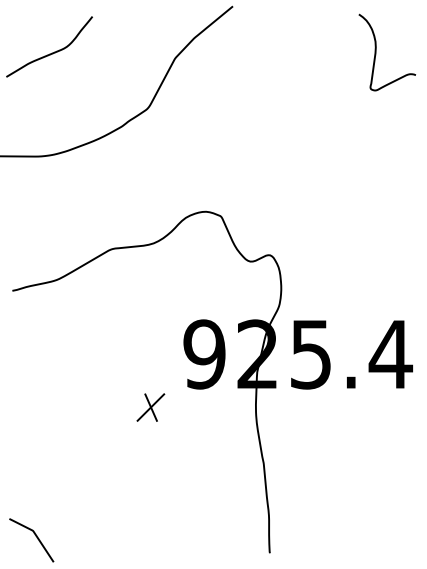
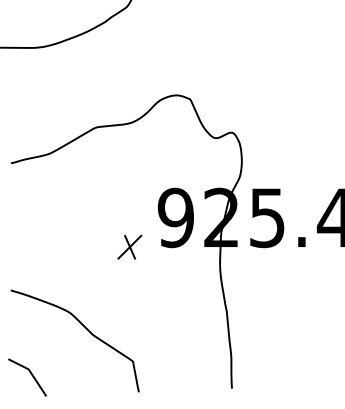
part: (150, 407) -> (129, 247), moved
curve: (100, 484) -> (86, 329), added

